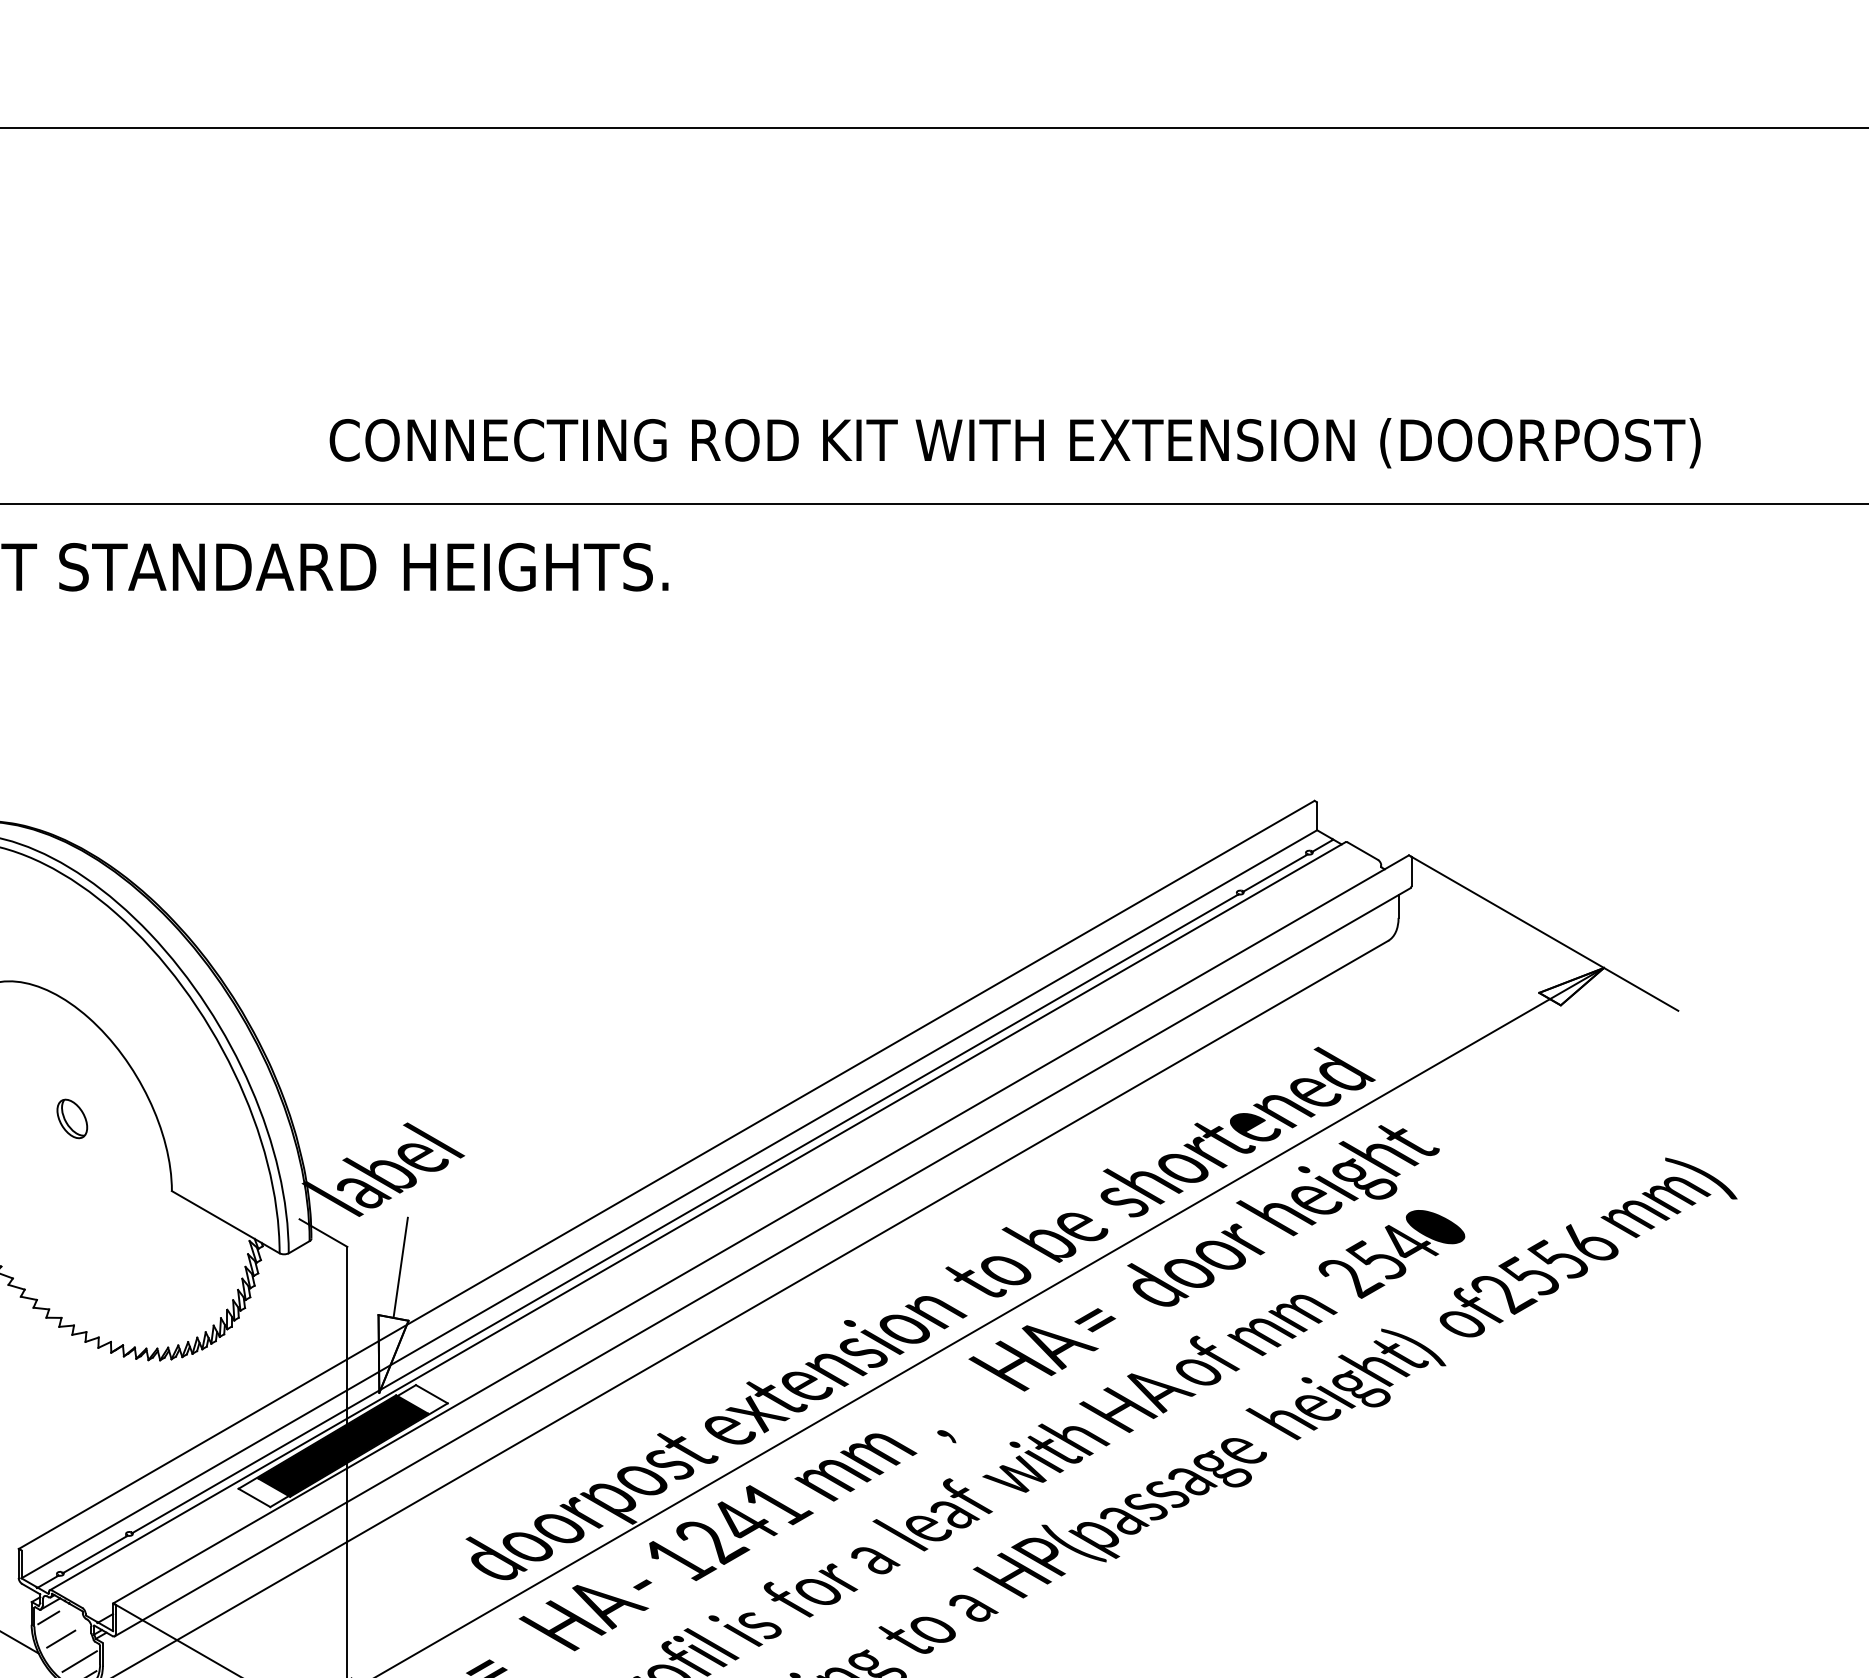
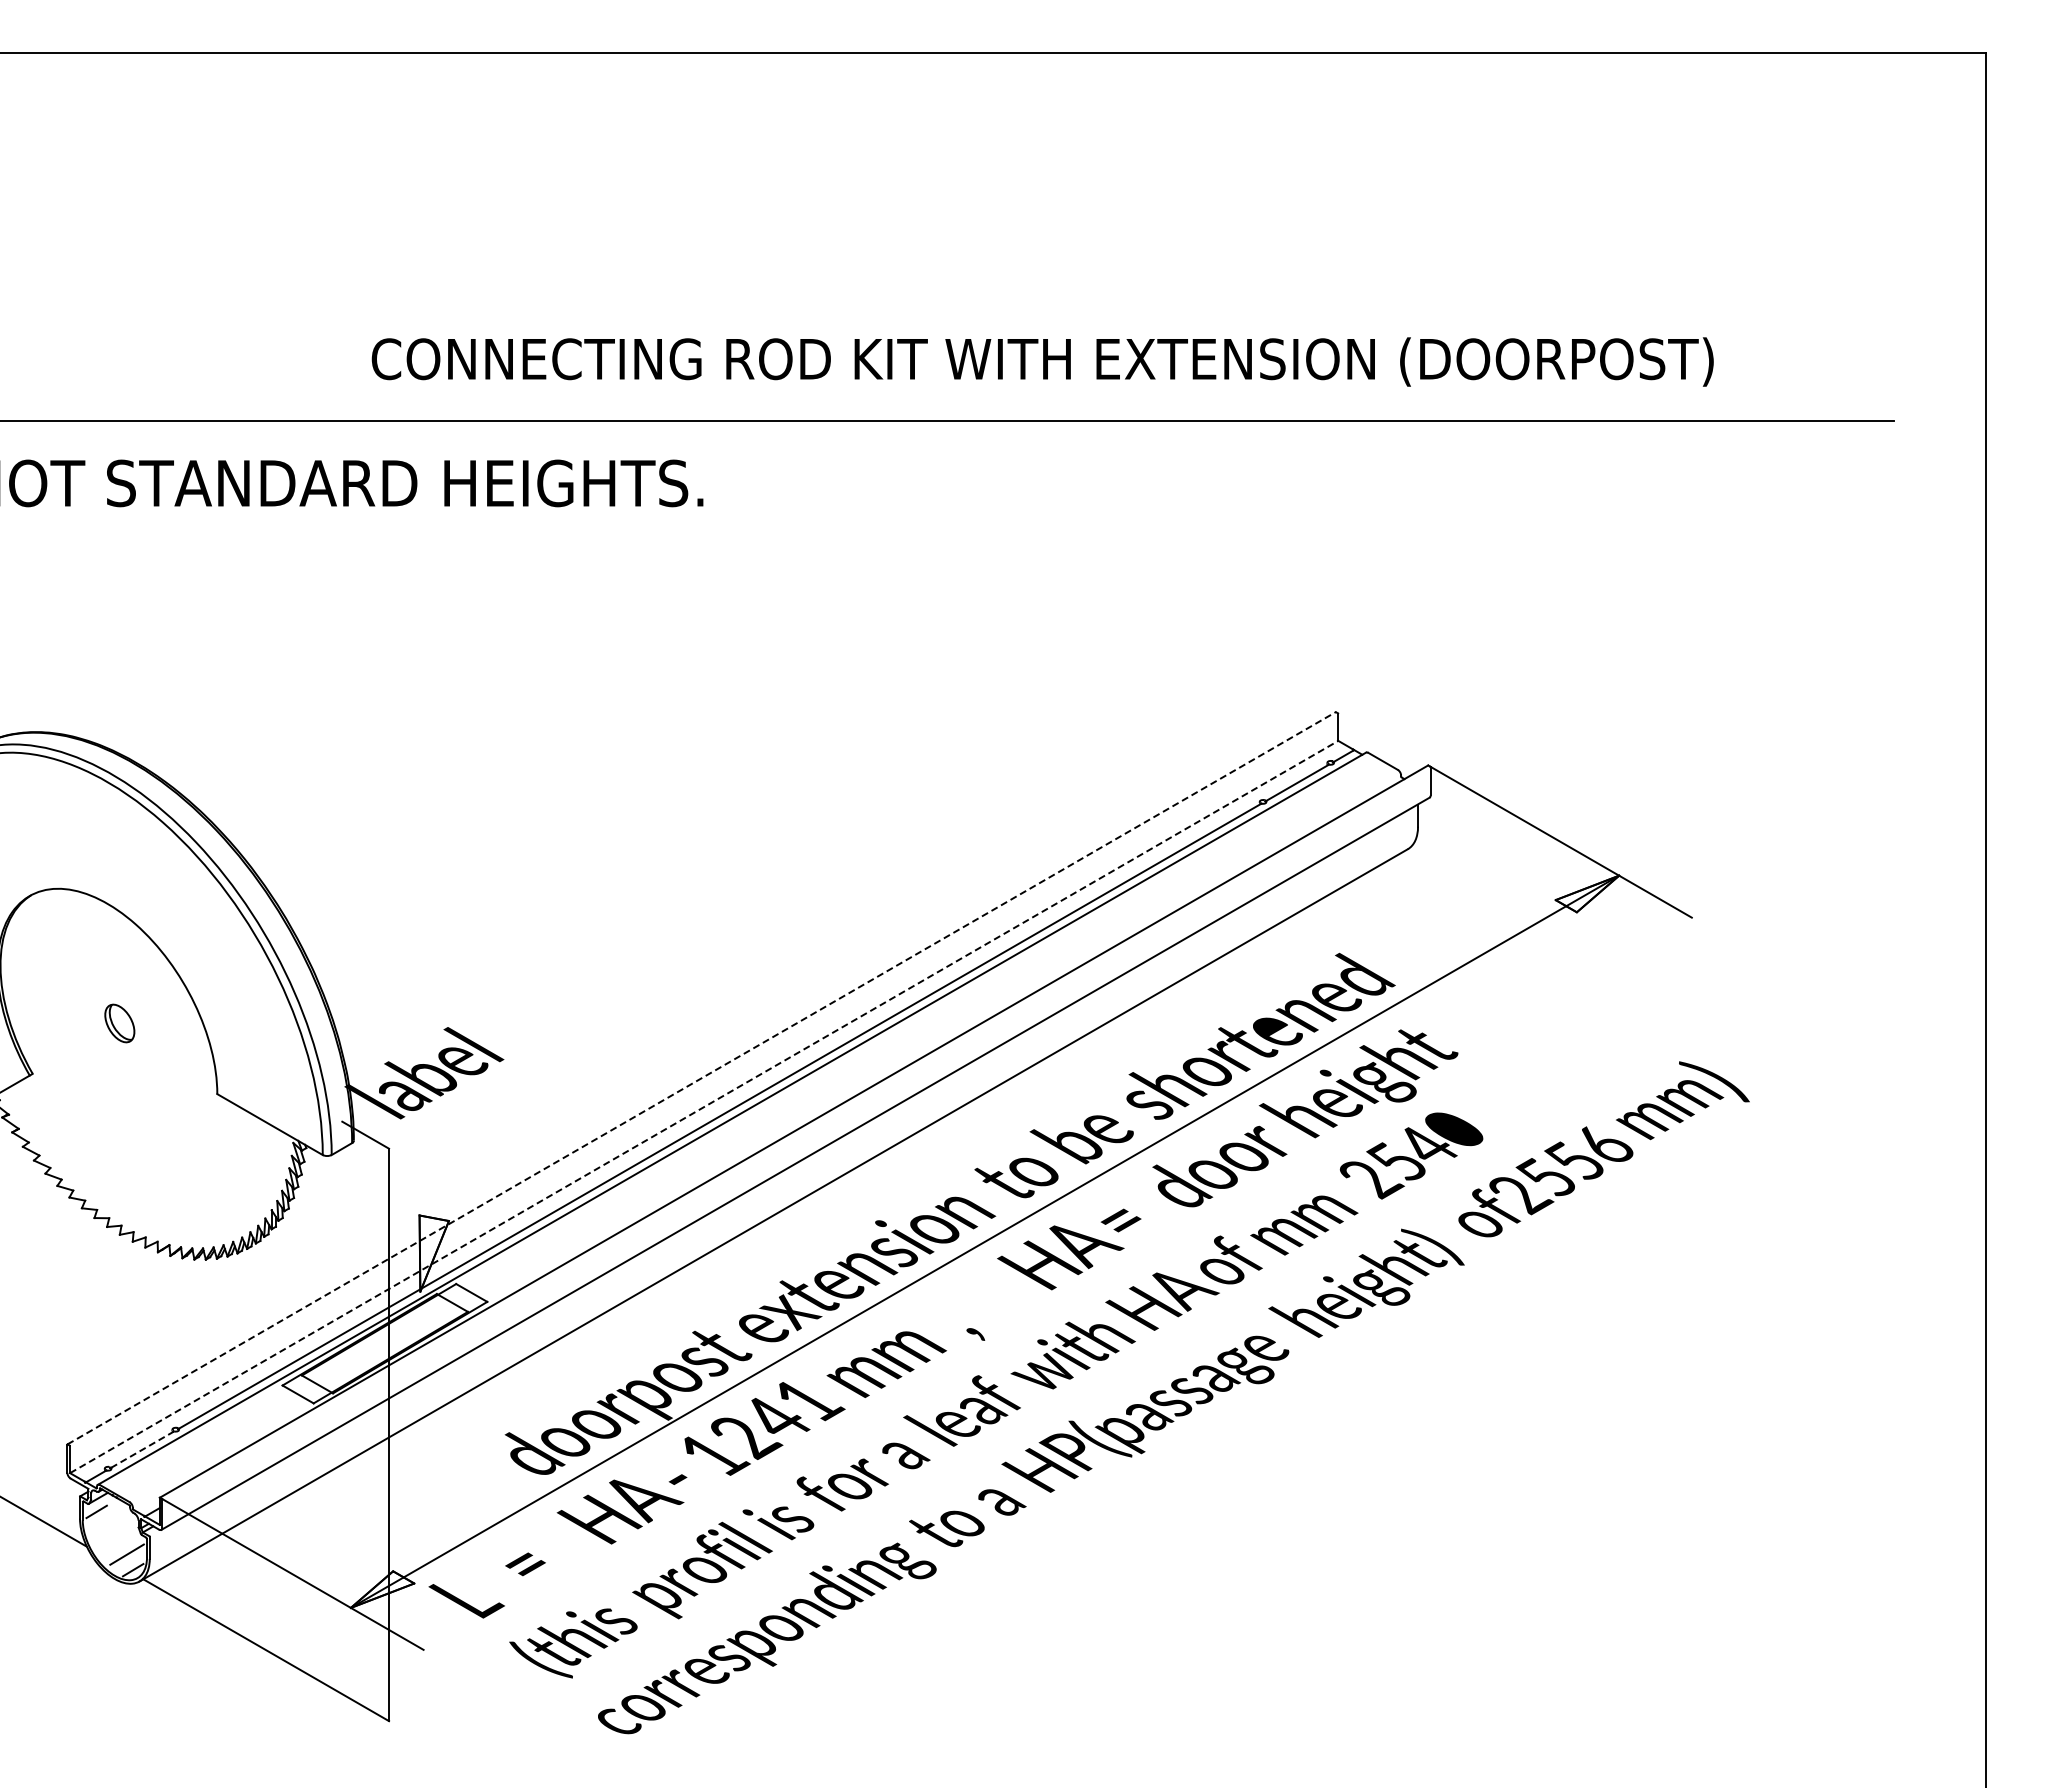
line: (667, 1175) -> (702, 1078), solid -> dashed
line: (669, 1203) -> (704, 1106), solid -> dashed
line: (400, 1268) -> (441, 1169), removed
fill: (342, 1445) -> (384, 1343), removed
line: (95, 1554) -> (142, 1449), solid -> dashed
line: (60, 1638) -> (108, 1532), removed

